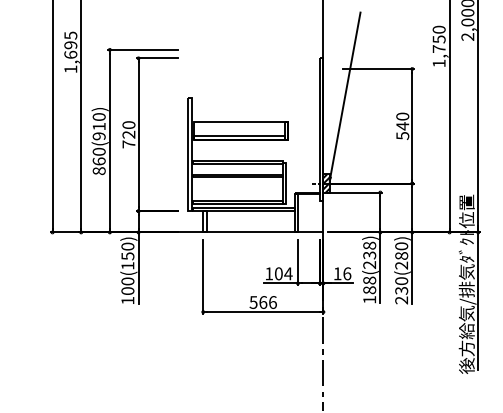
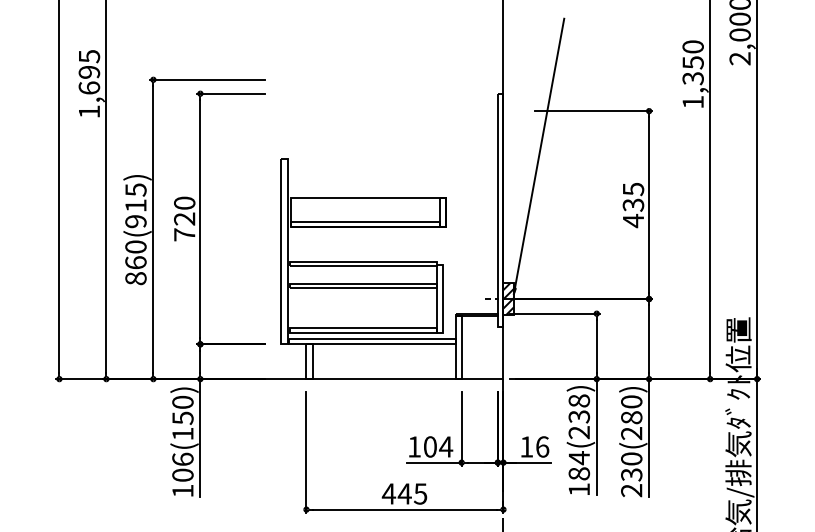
text: (438, 48) -> (692, 77), 1,750 -> 1,350
text: (98, 117) -> (134, 190), 860(910) -> 860(915)
text: (402, 126) -> (633, 205), 540 -> 435
text: (369, 280) -> (578, 457), 188(238) -> 184(238)
text: (127, 281) -> (182, 459), 100(150) -> 106(150)
text: (262, 302) -> (403, 493), 566 -> 445

